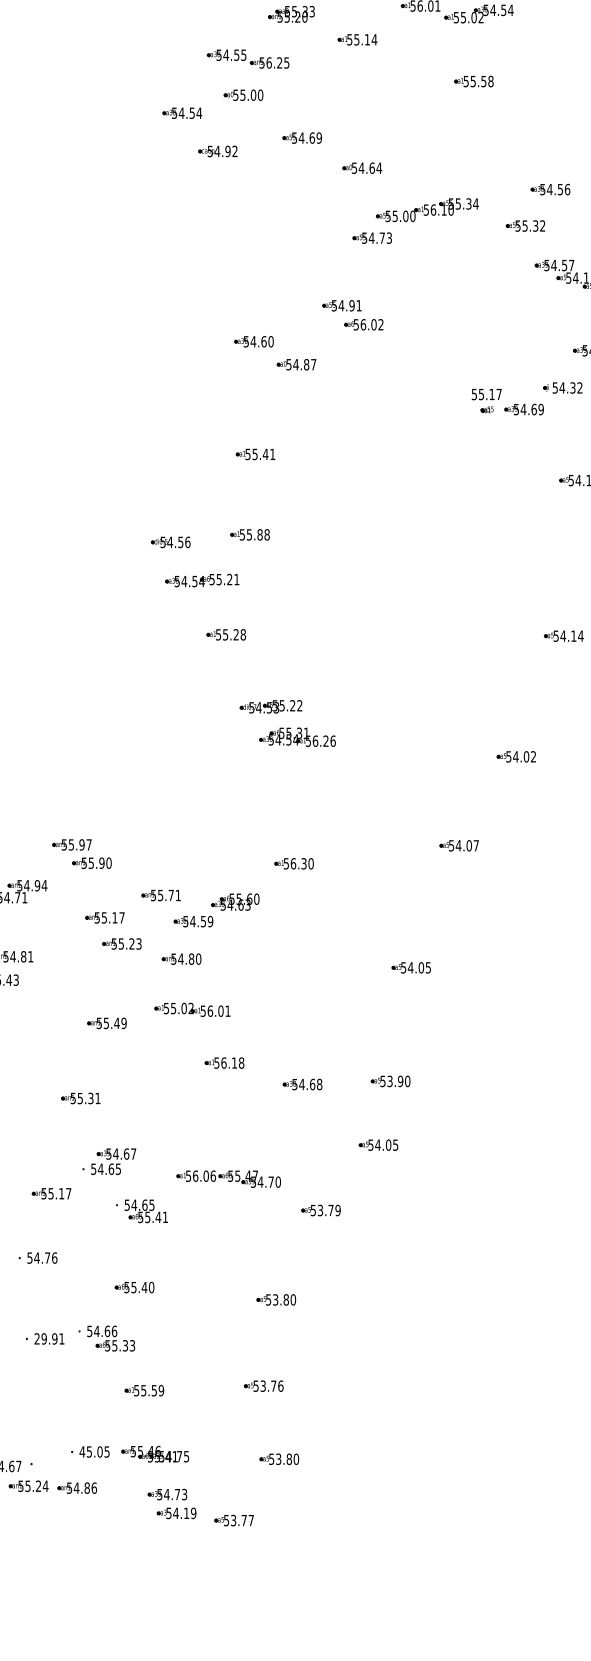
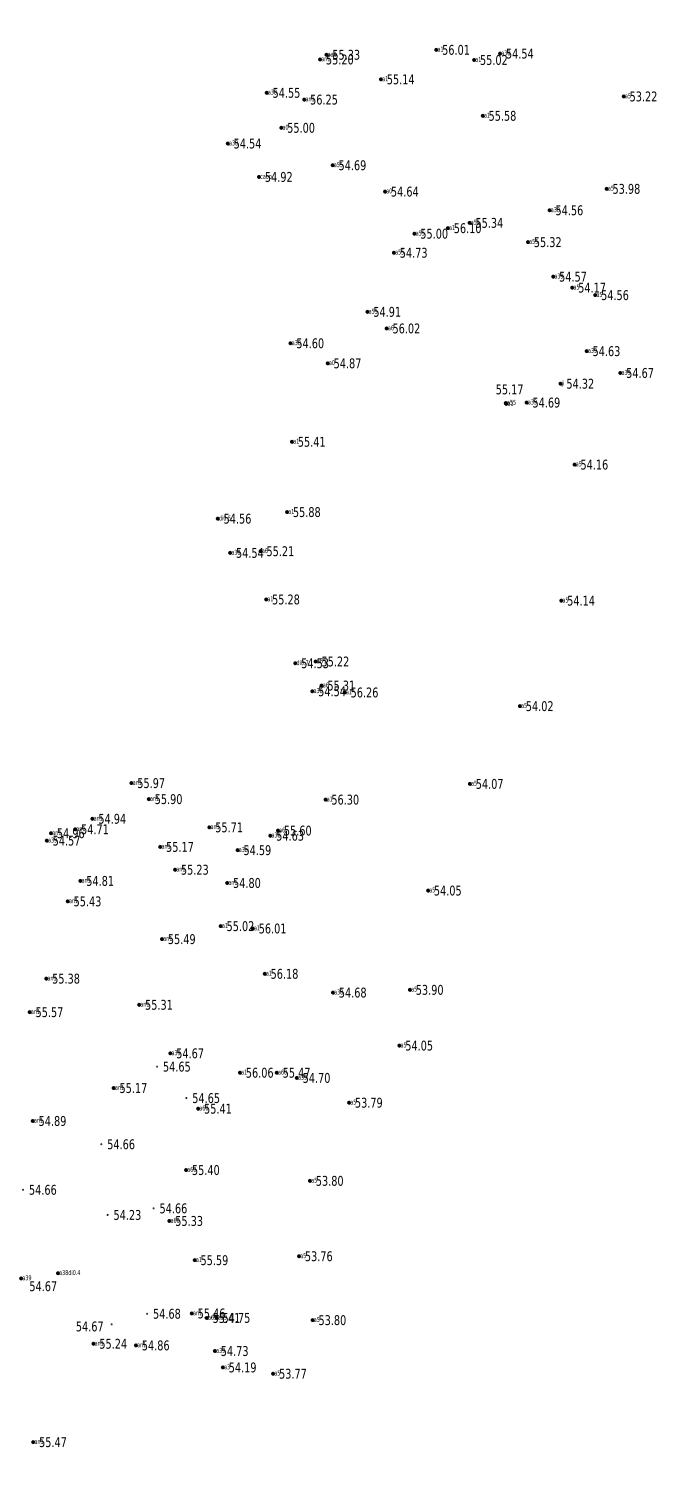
text: (47, 1258) -> (125, 1144), 54.76 -> 54.66
text: (49, 1338) -> (127, 1214), 29.91 -> 54.23
text: (94, 1451) -> (166, 1313), 45.05 -> 54.68

